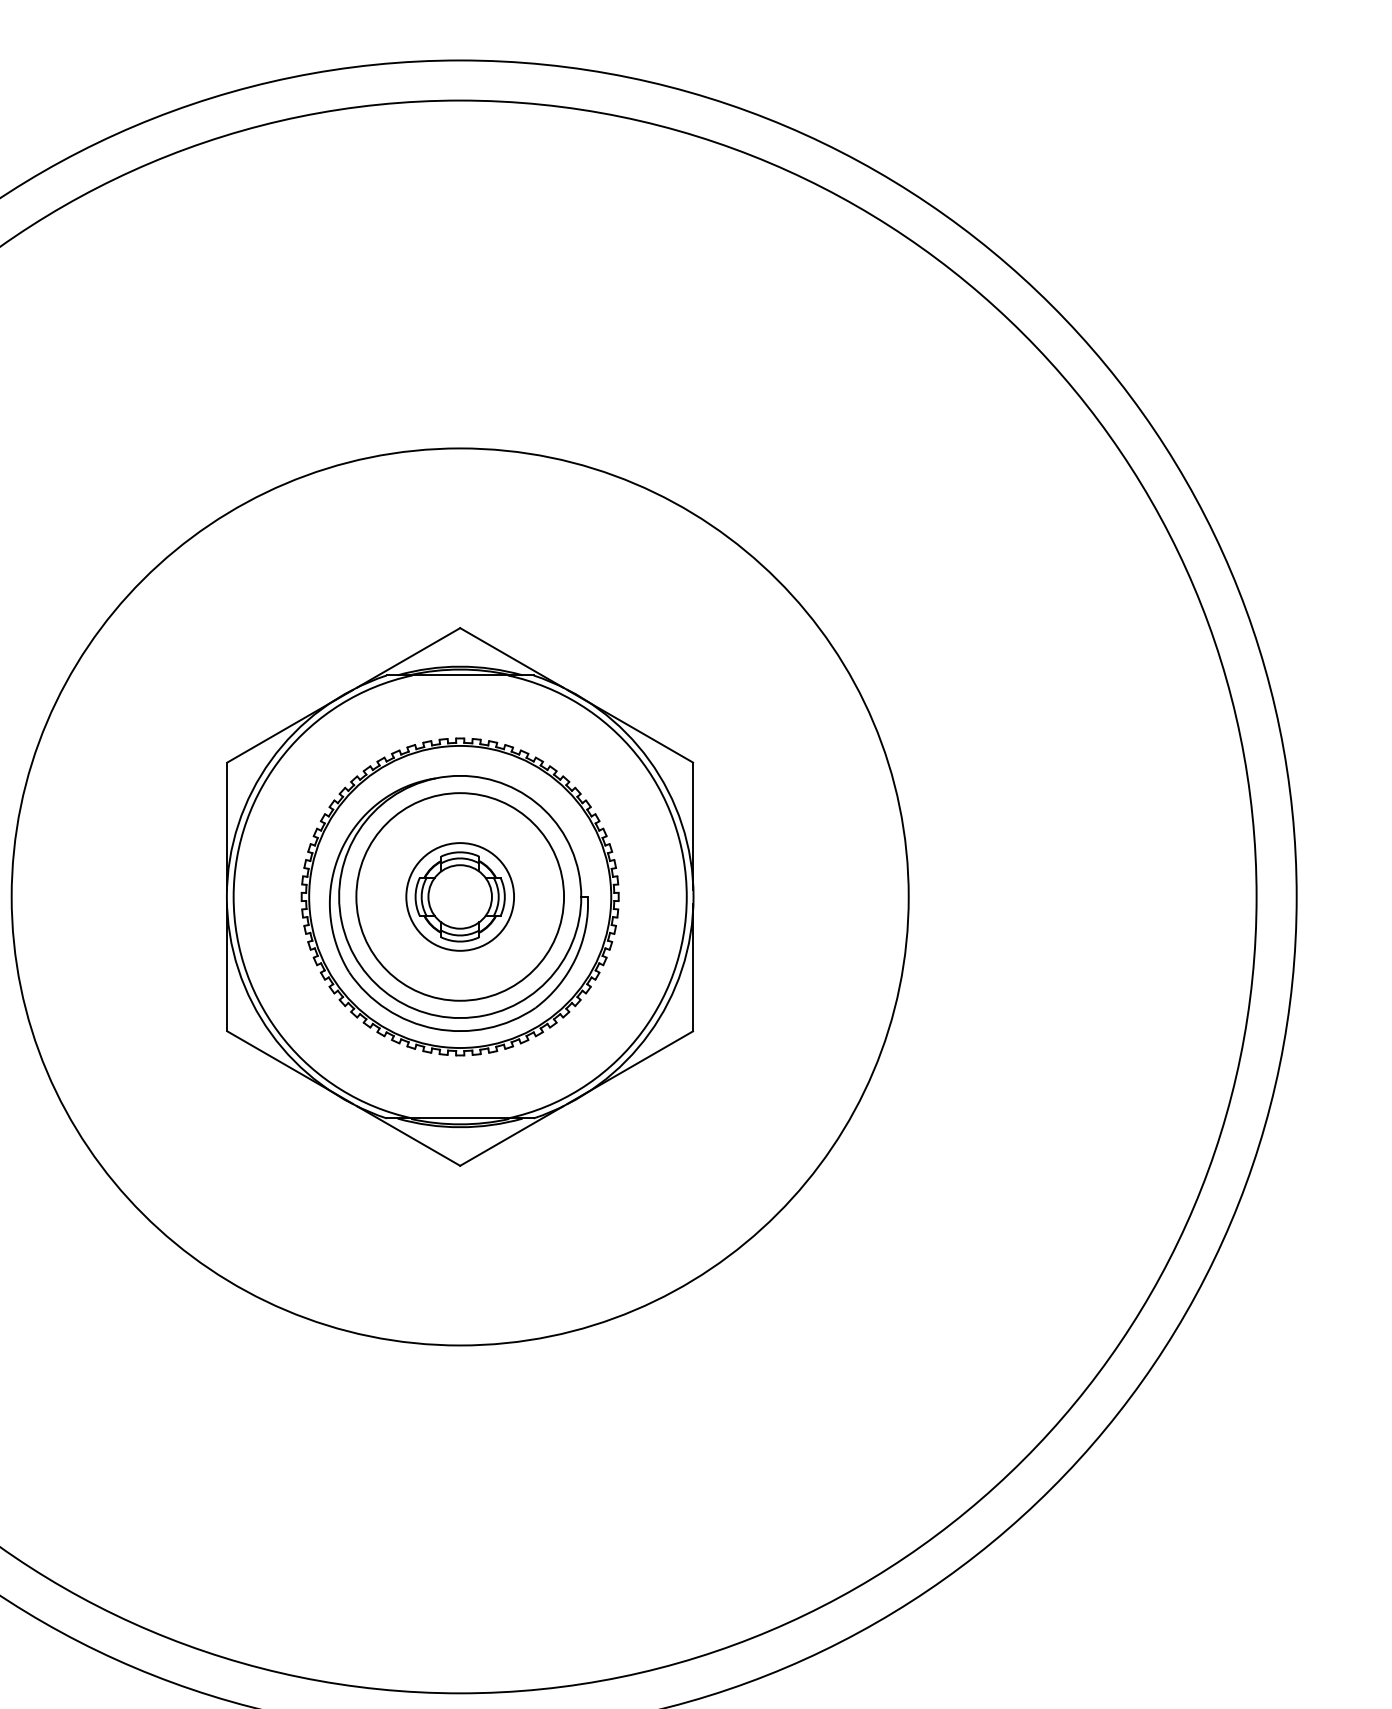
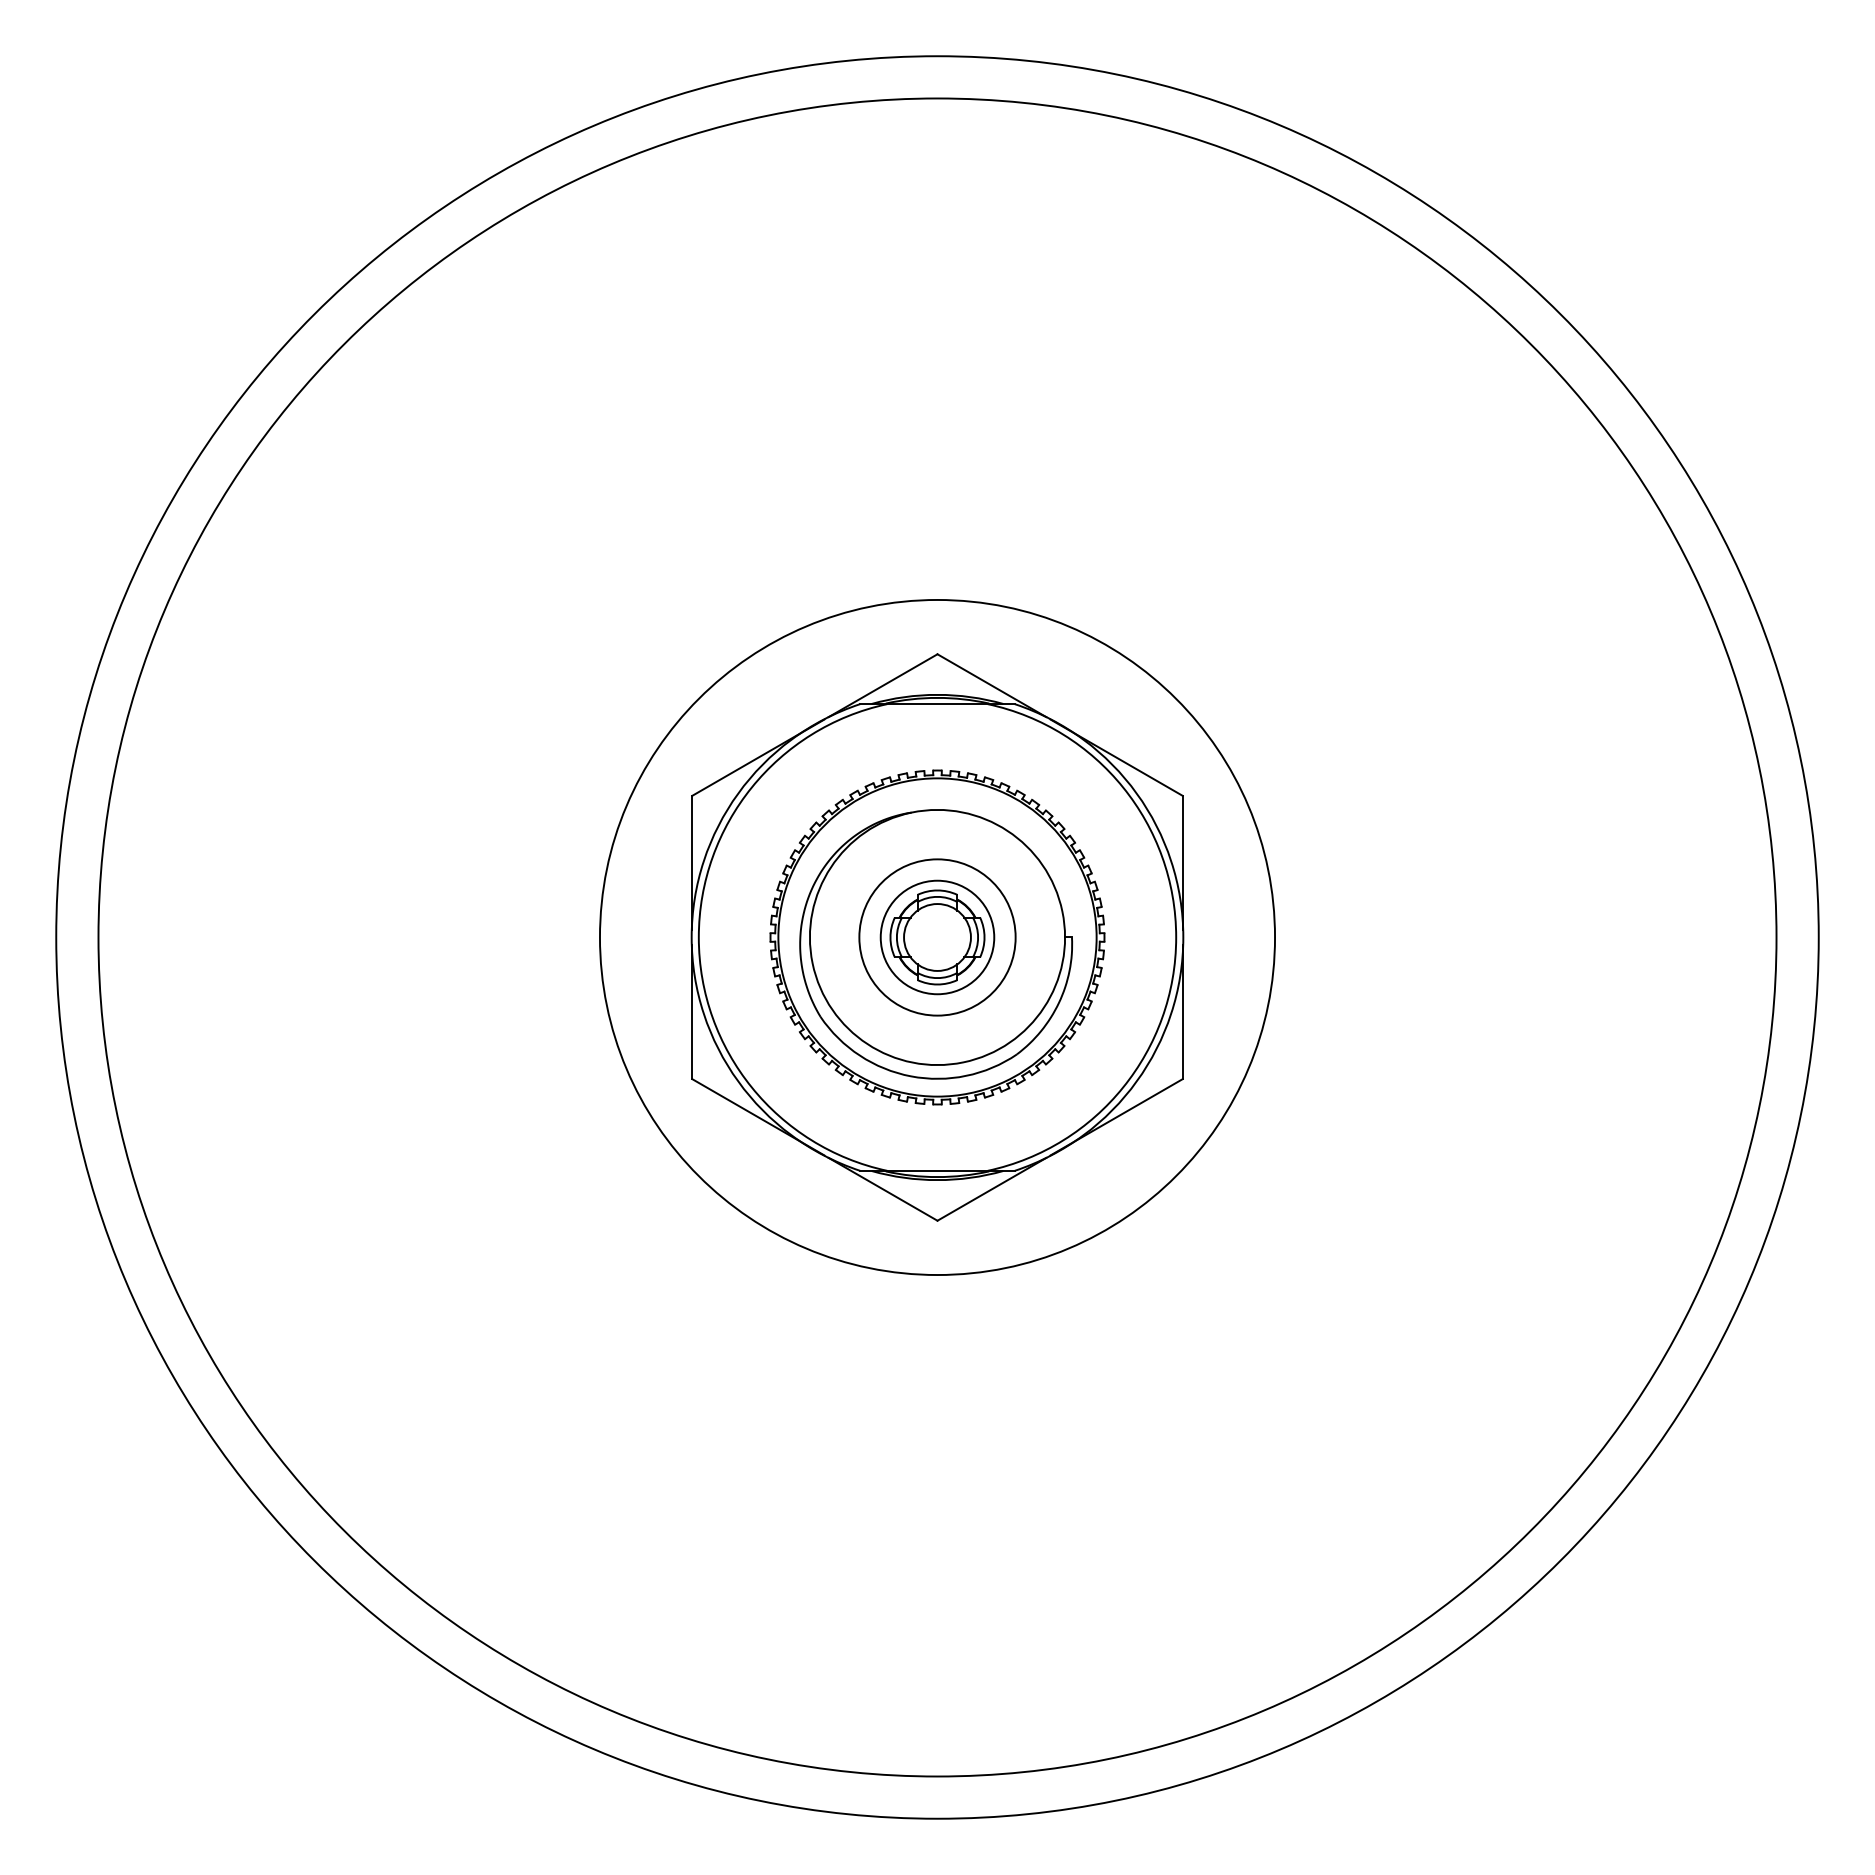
circle: (460, 896) -> (937, 937), size x0.71
circle: (460, 896) -> (937, 937), size x0.71

